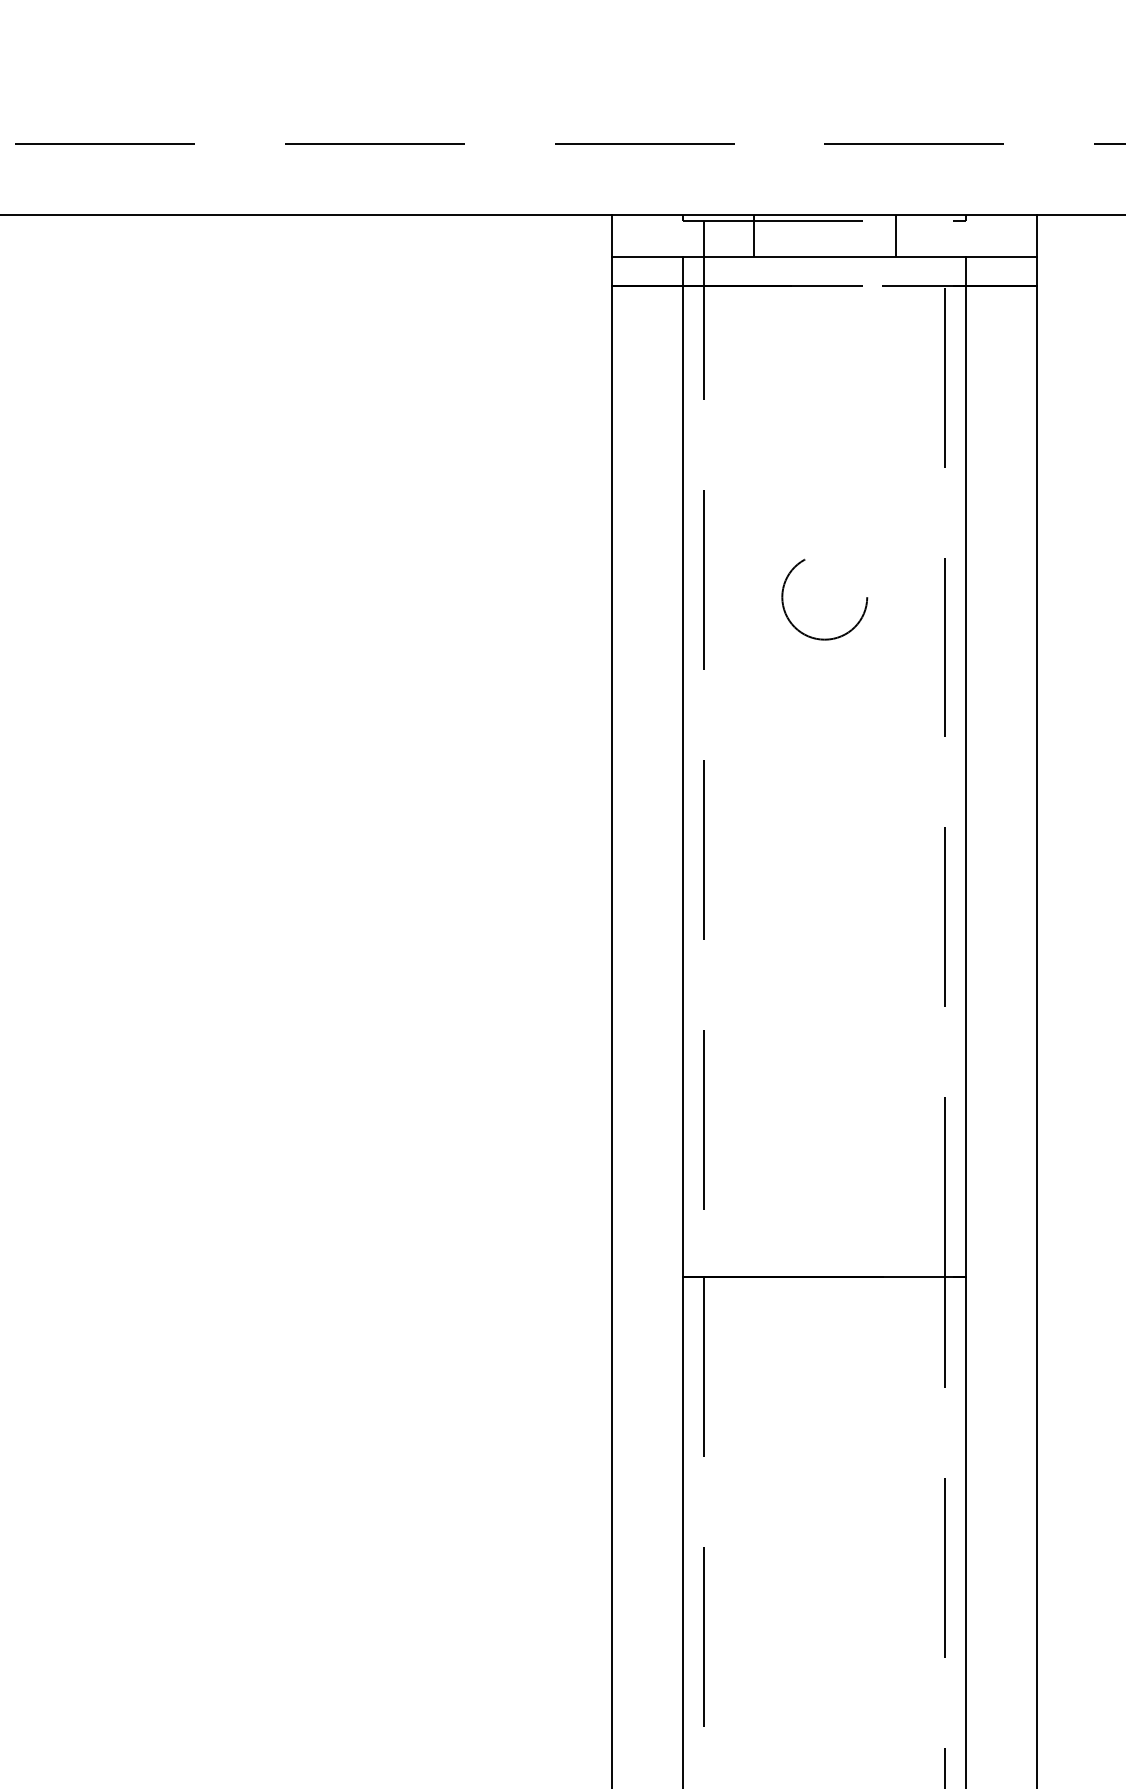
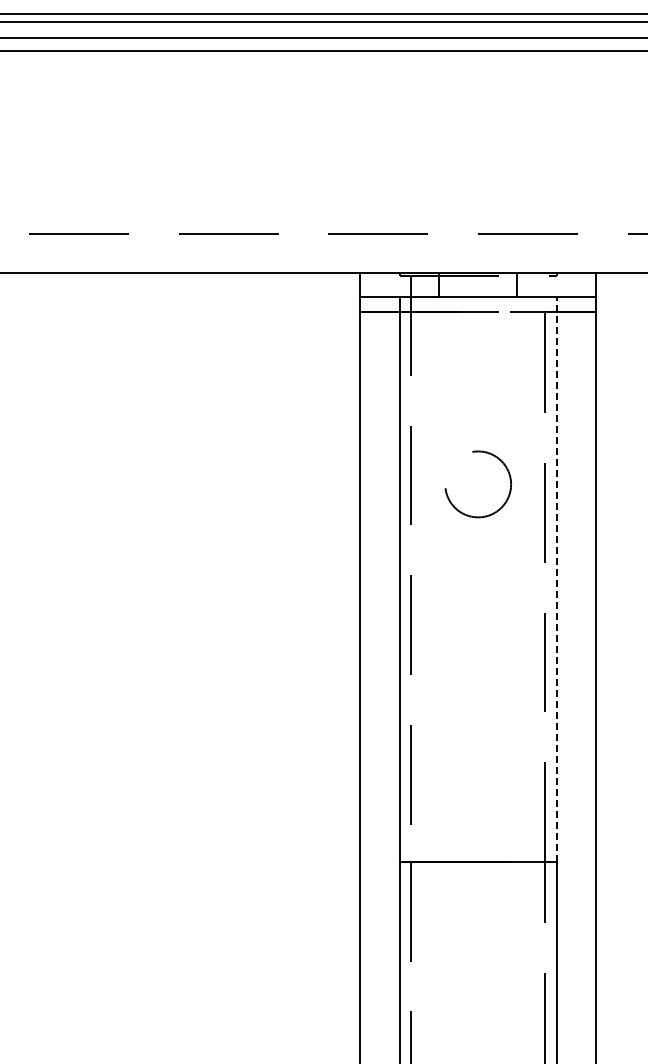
circle: (823, 599) -> (477, 486), size x1.4
line: (966, 767) -> (556, 579), solid -> dashed

